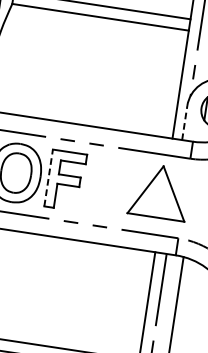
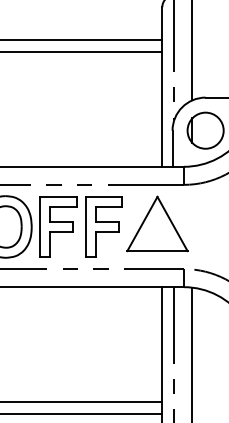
line: (184, 122) -> (172, 148), dashed -> solid
line: (48, 177) -> (40, 226), dashed -> solid
part: (108, 186) -> (103, 226), added

